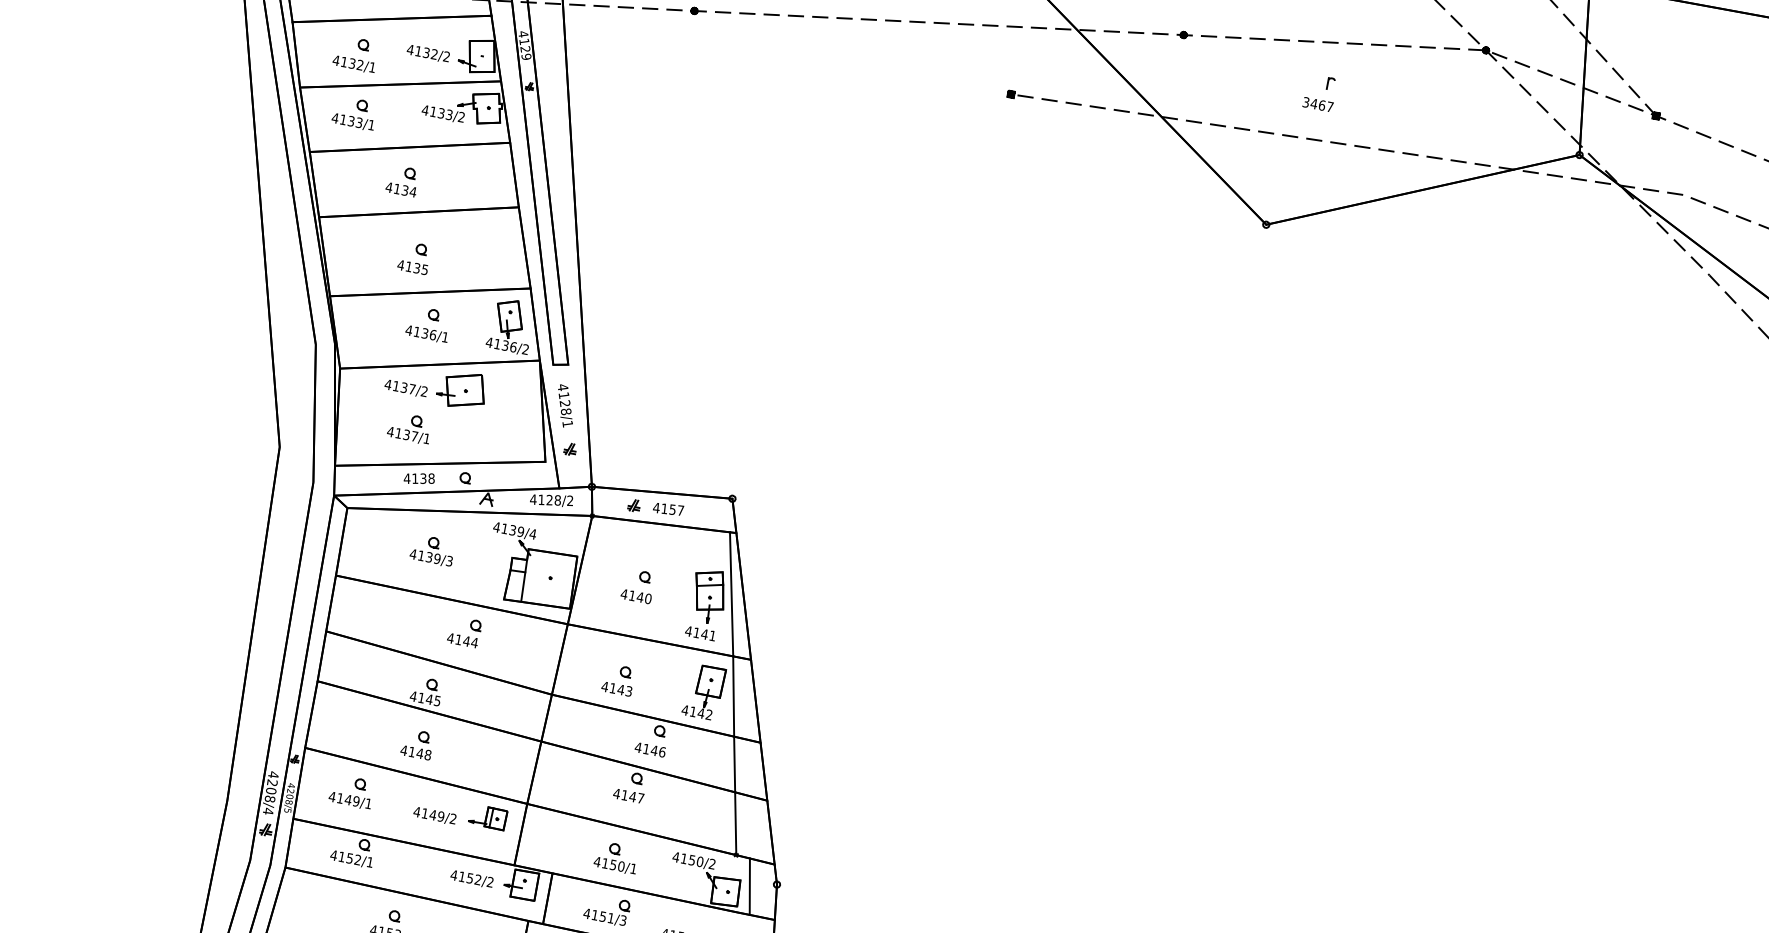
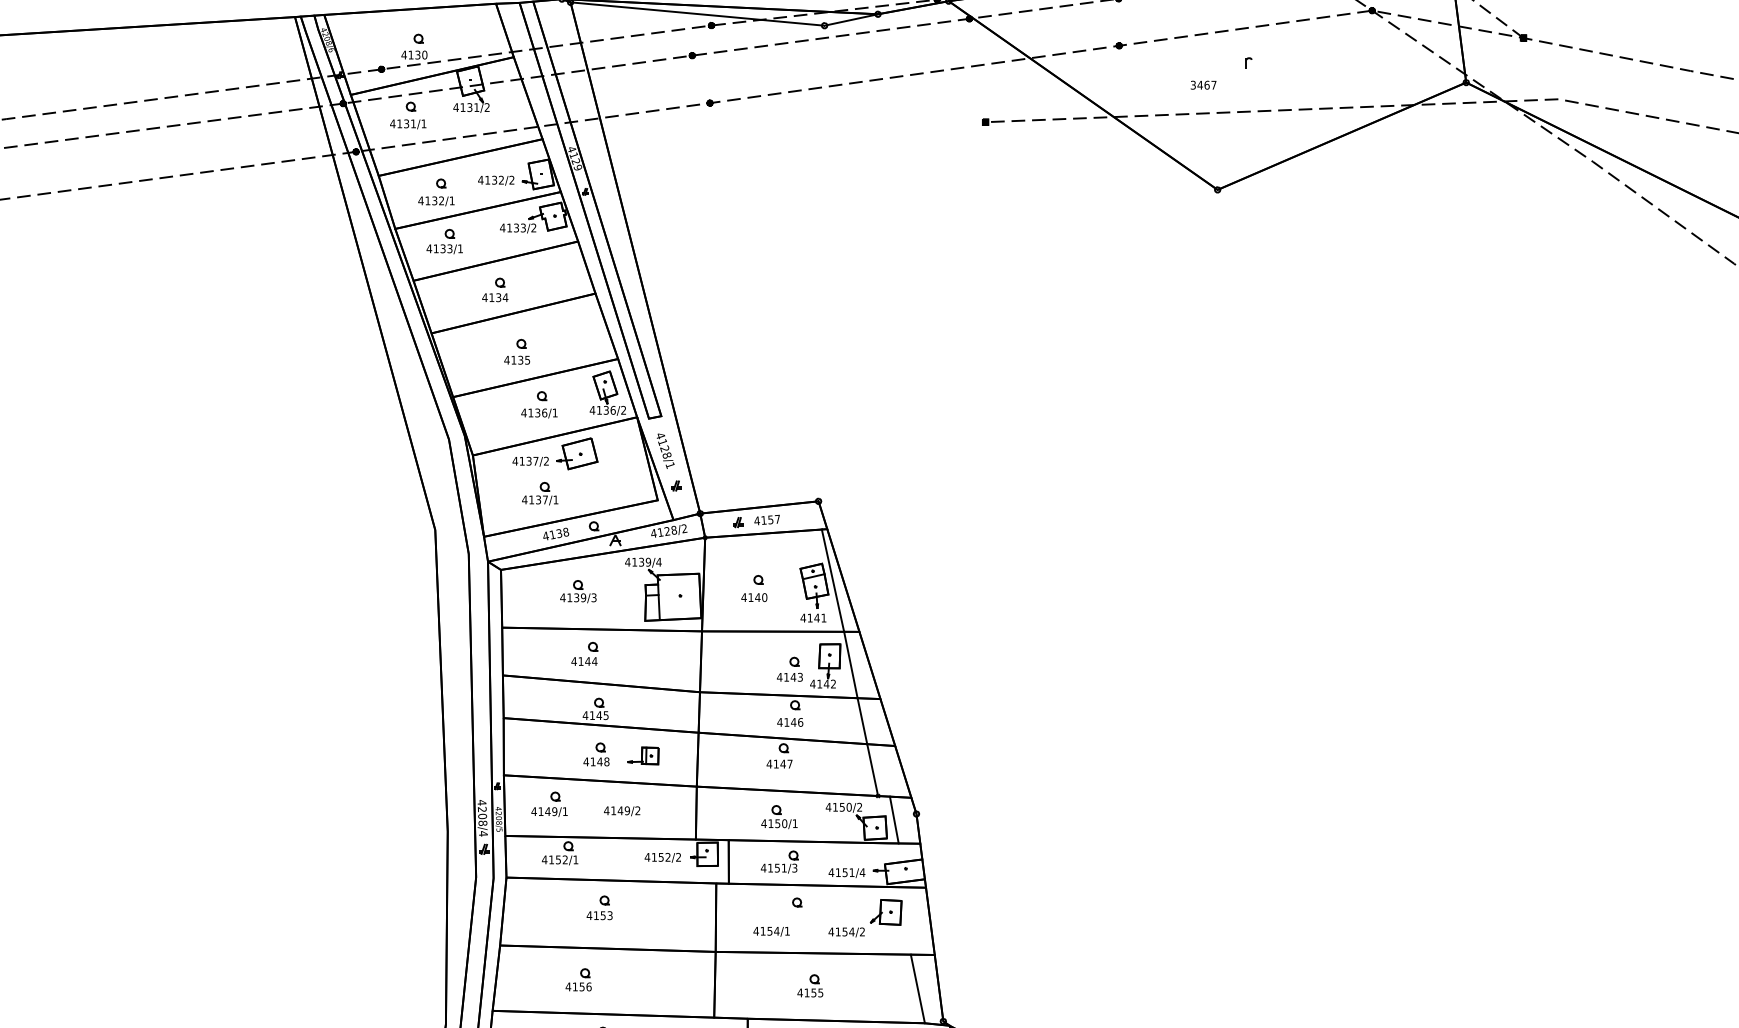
text: (1318, 103) -> (1203, 84), moved
part: (464, 631) -> (584, 653), moved
part: (618, 678) -> (789, 668), moved
part: (488, 816) -> (643, 755), moved

